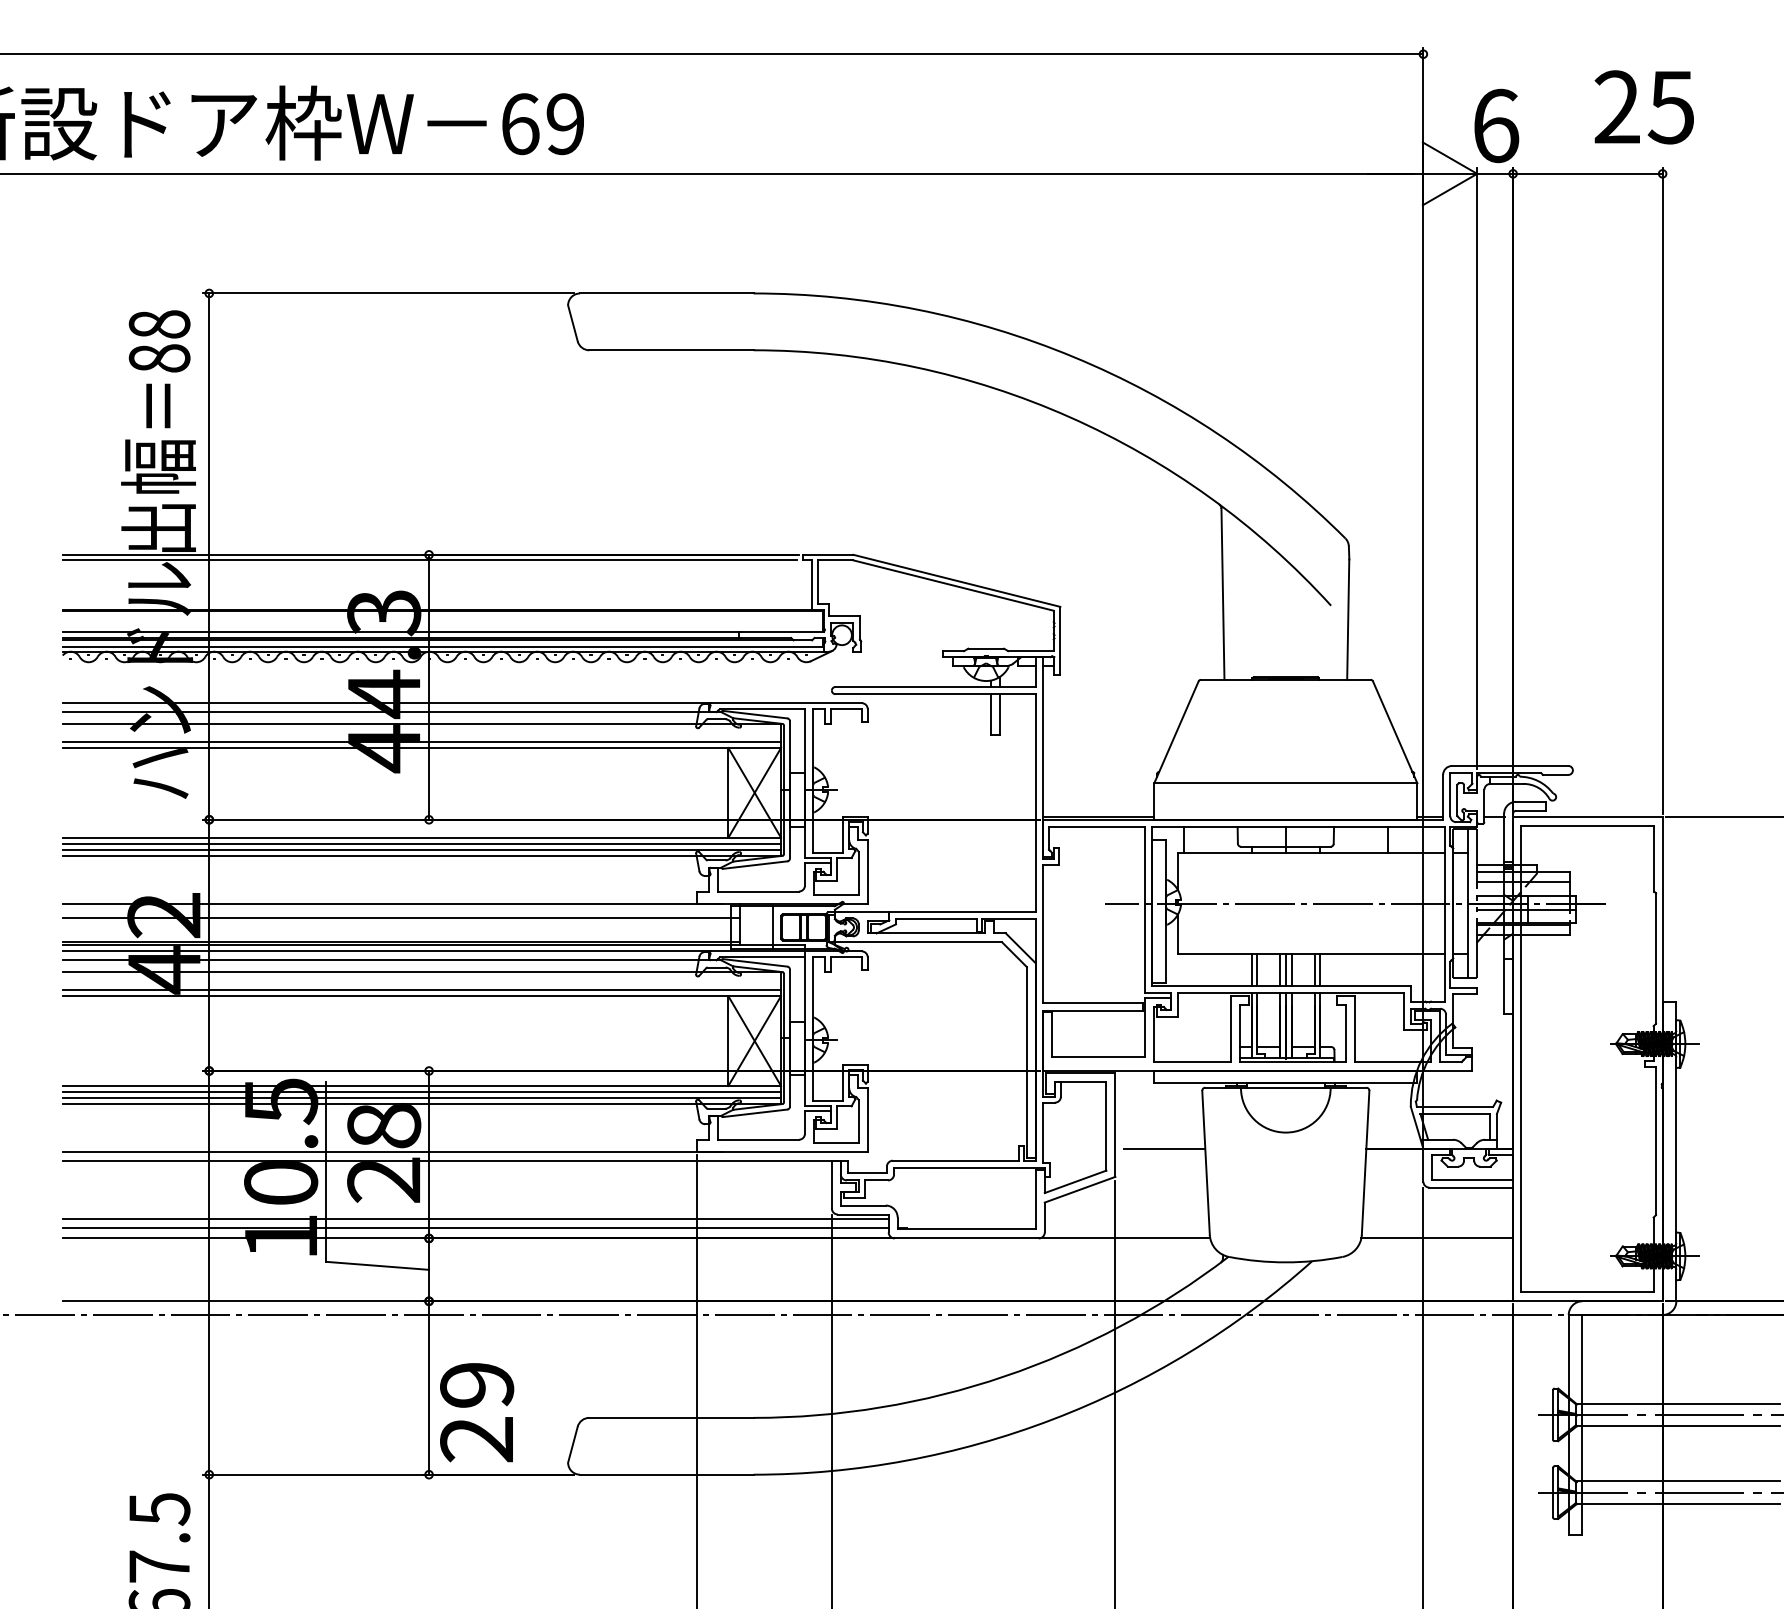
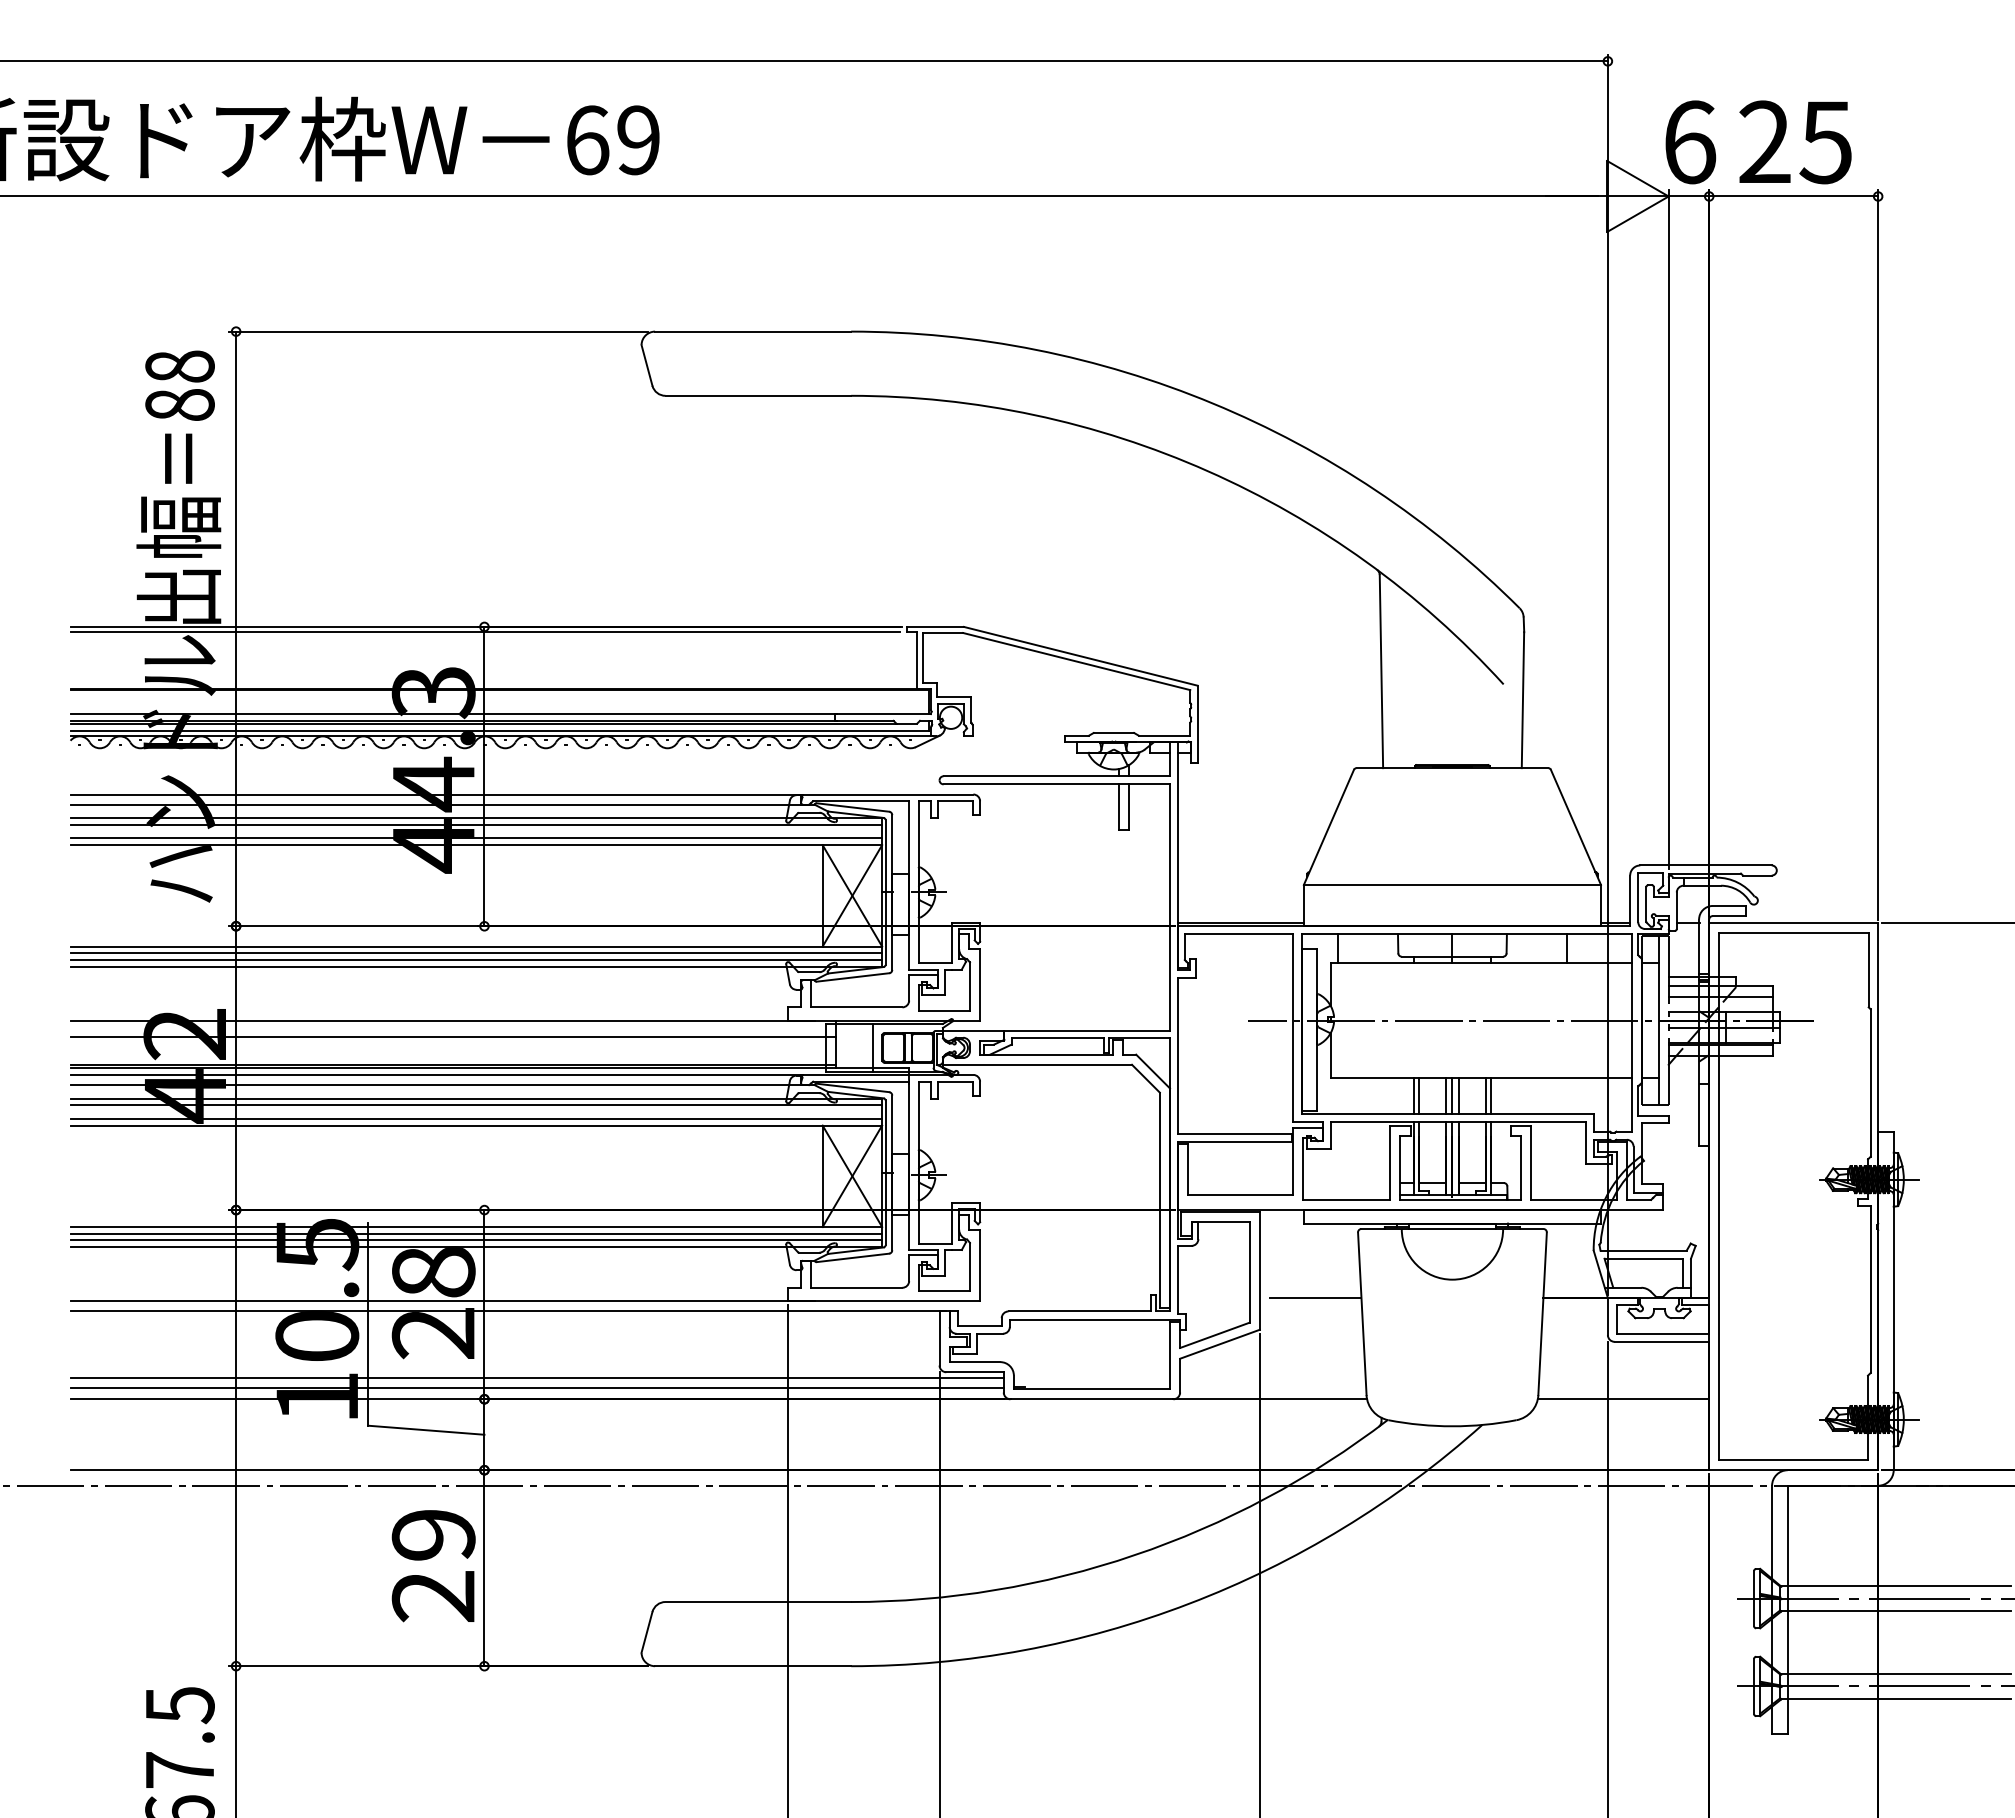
text: (1644, 107) -> (1795, 142), moved
line: (422, 729) -> (476, 824), added
line: (422, 978) -> (476, 1105), added
text: (476, 1413) -> (433, 1566), moved

